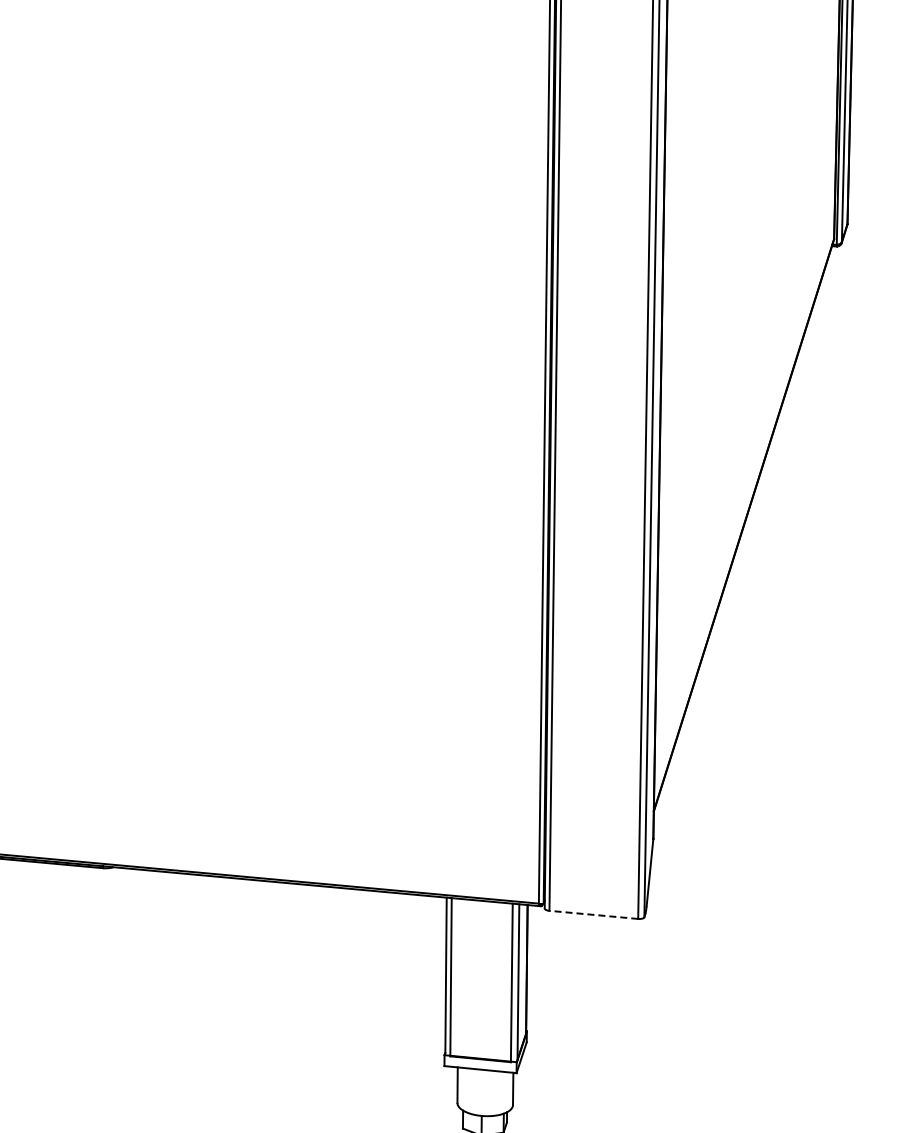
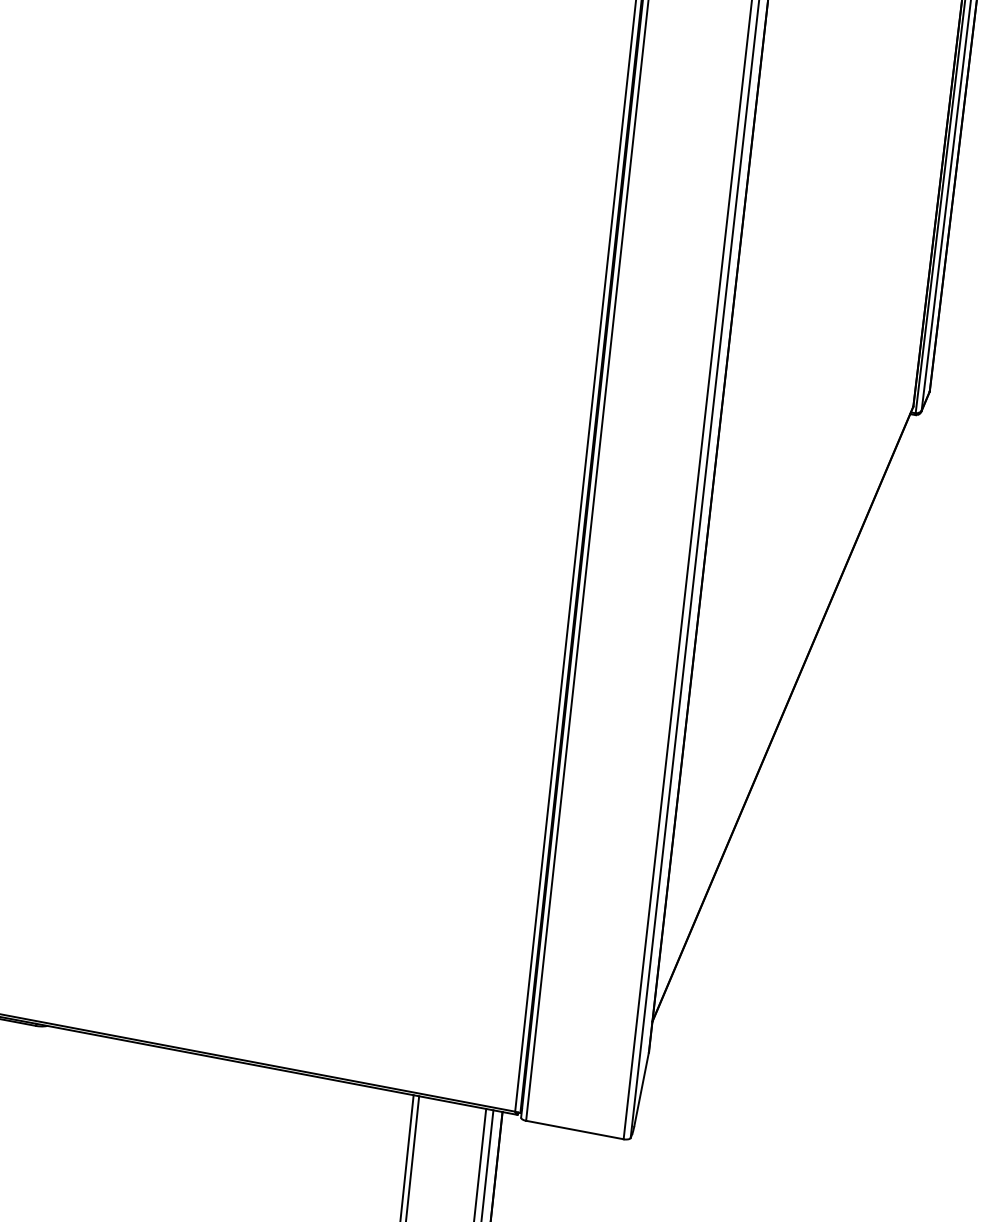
line: (593, 914) -> (574, 1129), dashed -> solid

